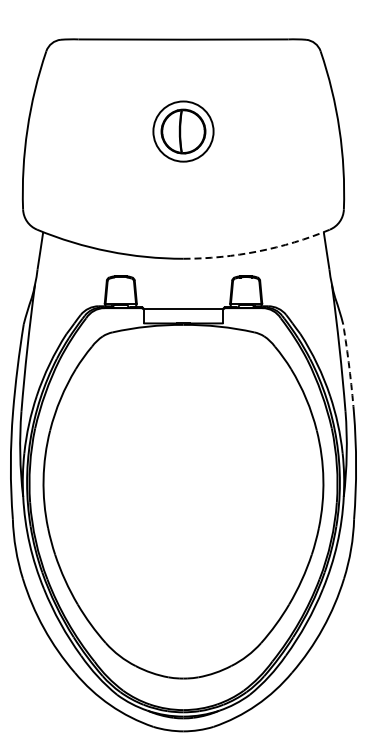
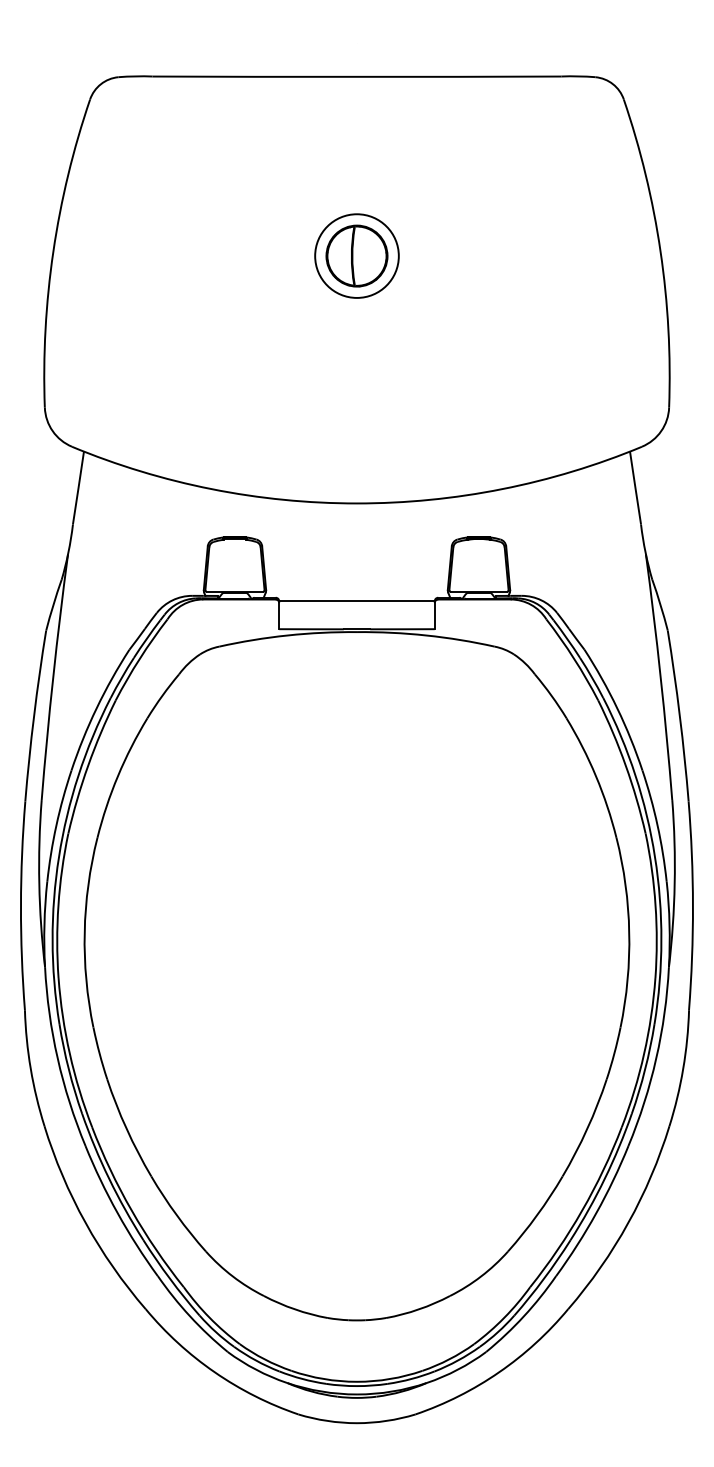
part: (183, 131) -> (357, 255), size x0.71
arc: (258, 251) -> (502, 489), dashed -> solid
arc: (349, 367) -> (680, 715), dashed -> solid

